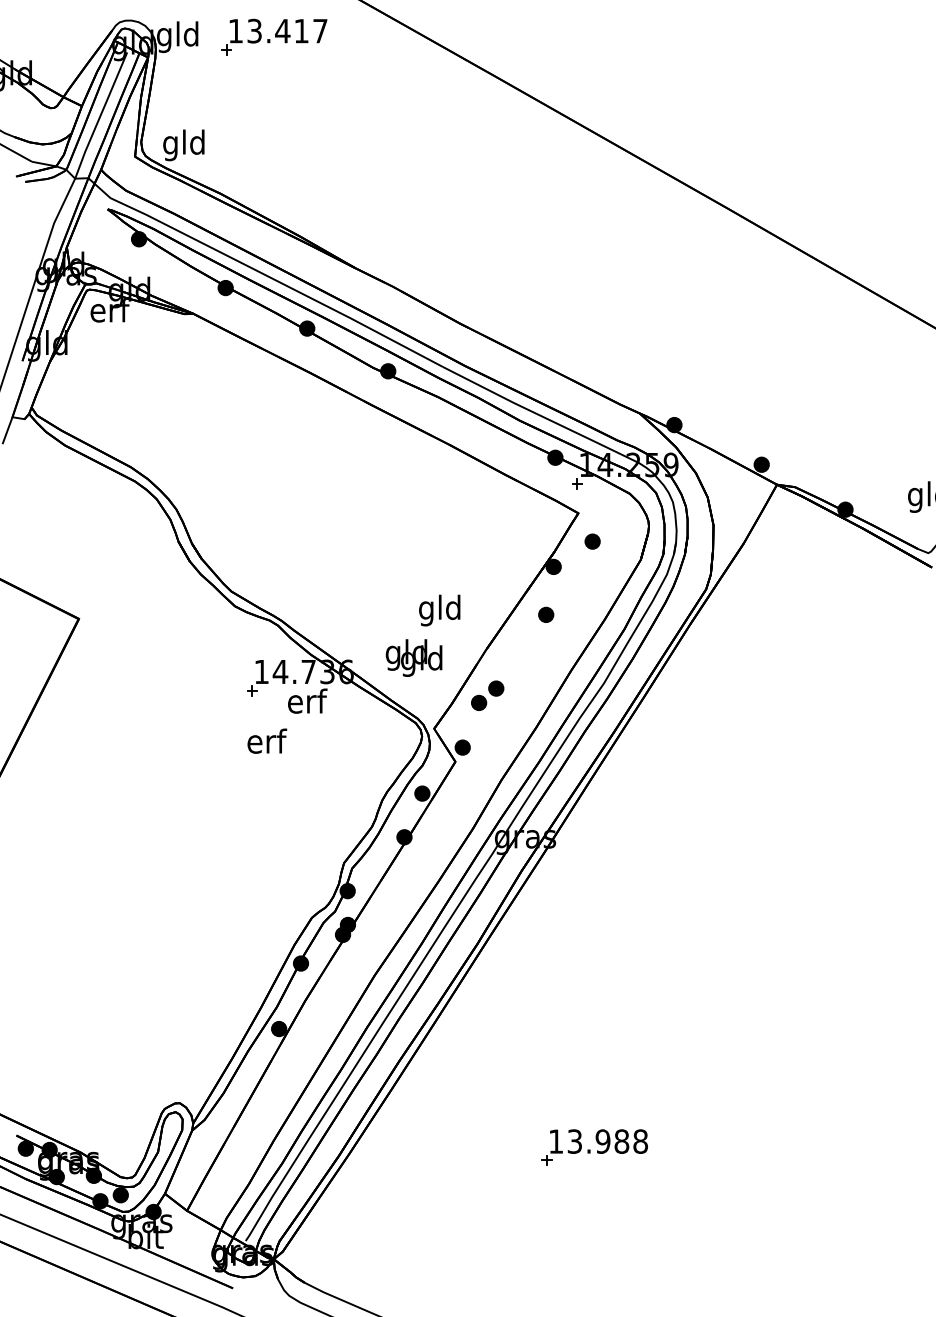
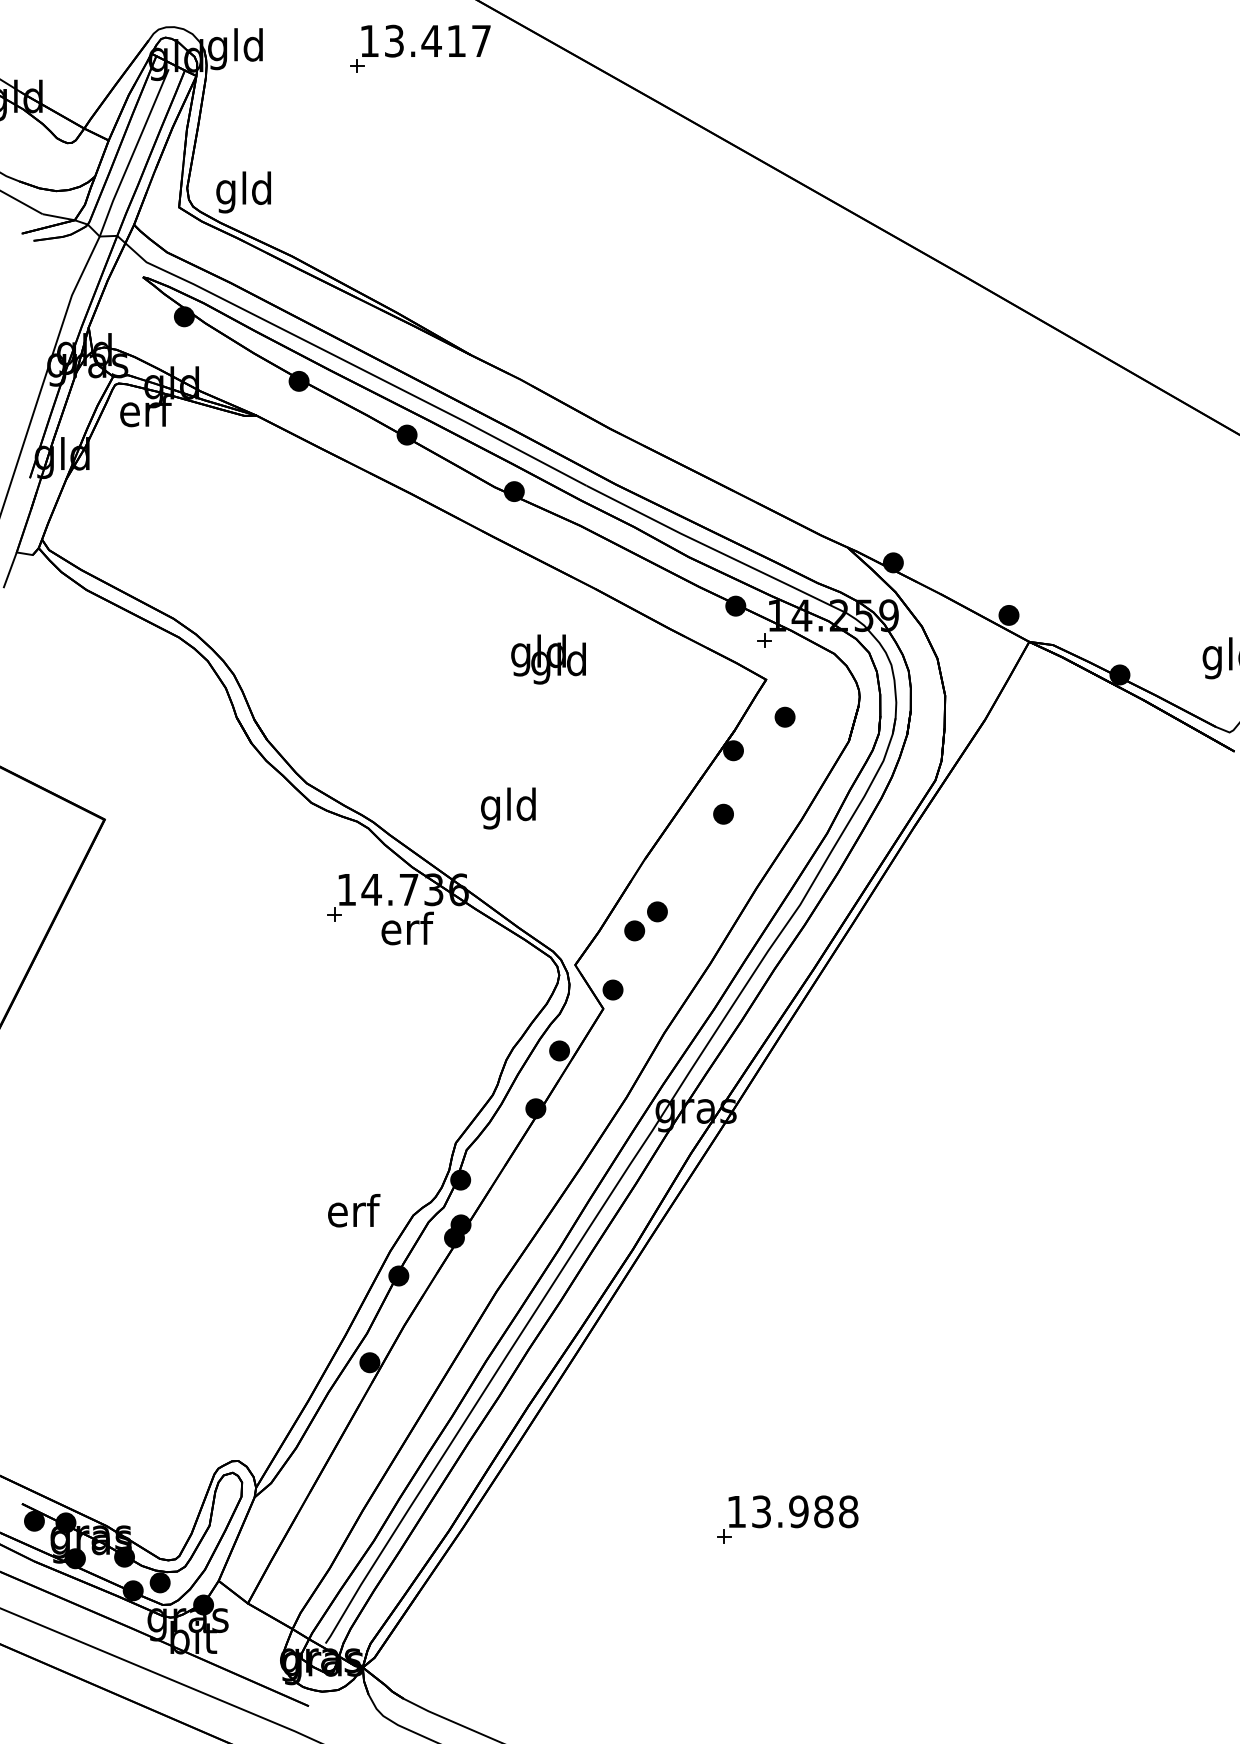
part: (274, 36) -> (420, 48), moved
text: (439, 610) -> (508, 808), moved
text: (413, 657) -> (547, 658), moved
text: (267, 740) -> (354, 1209), moved

